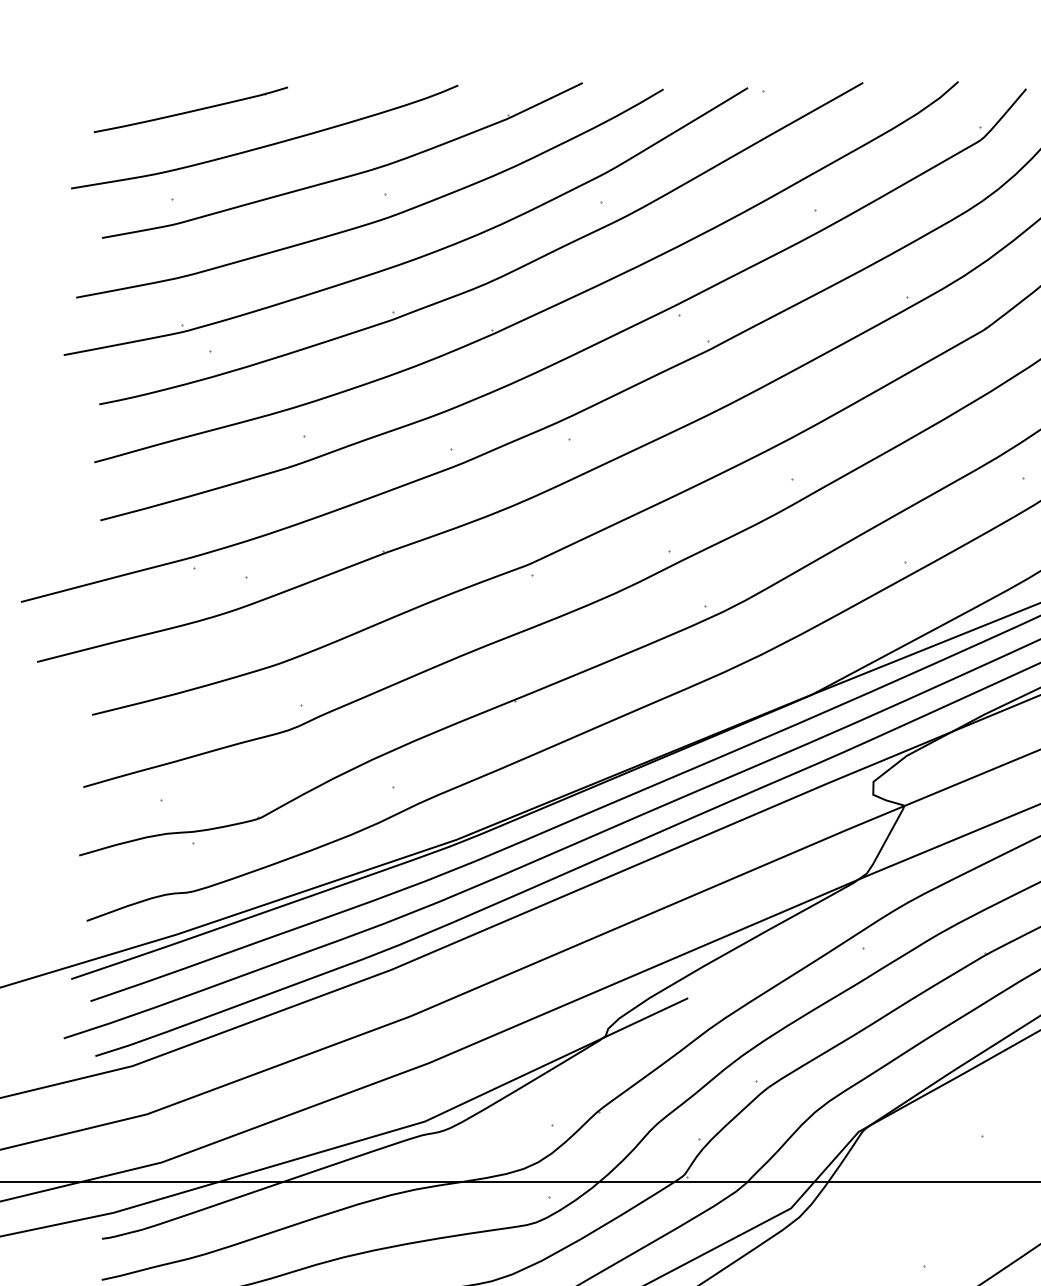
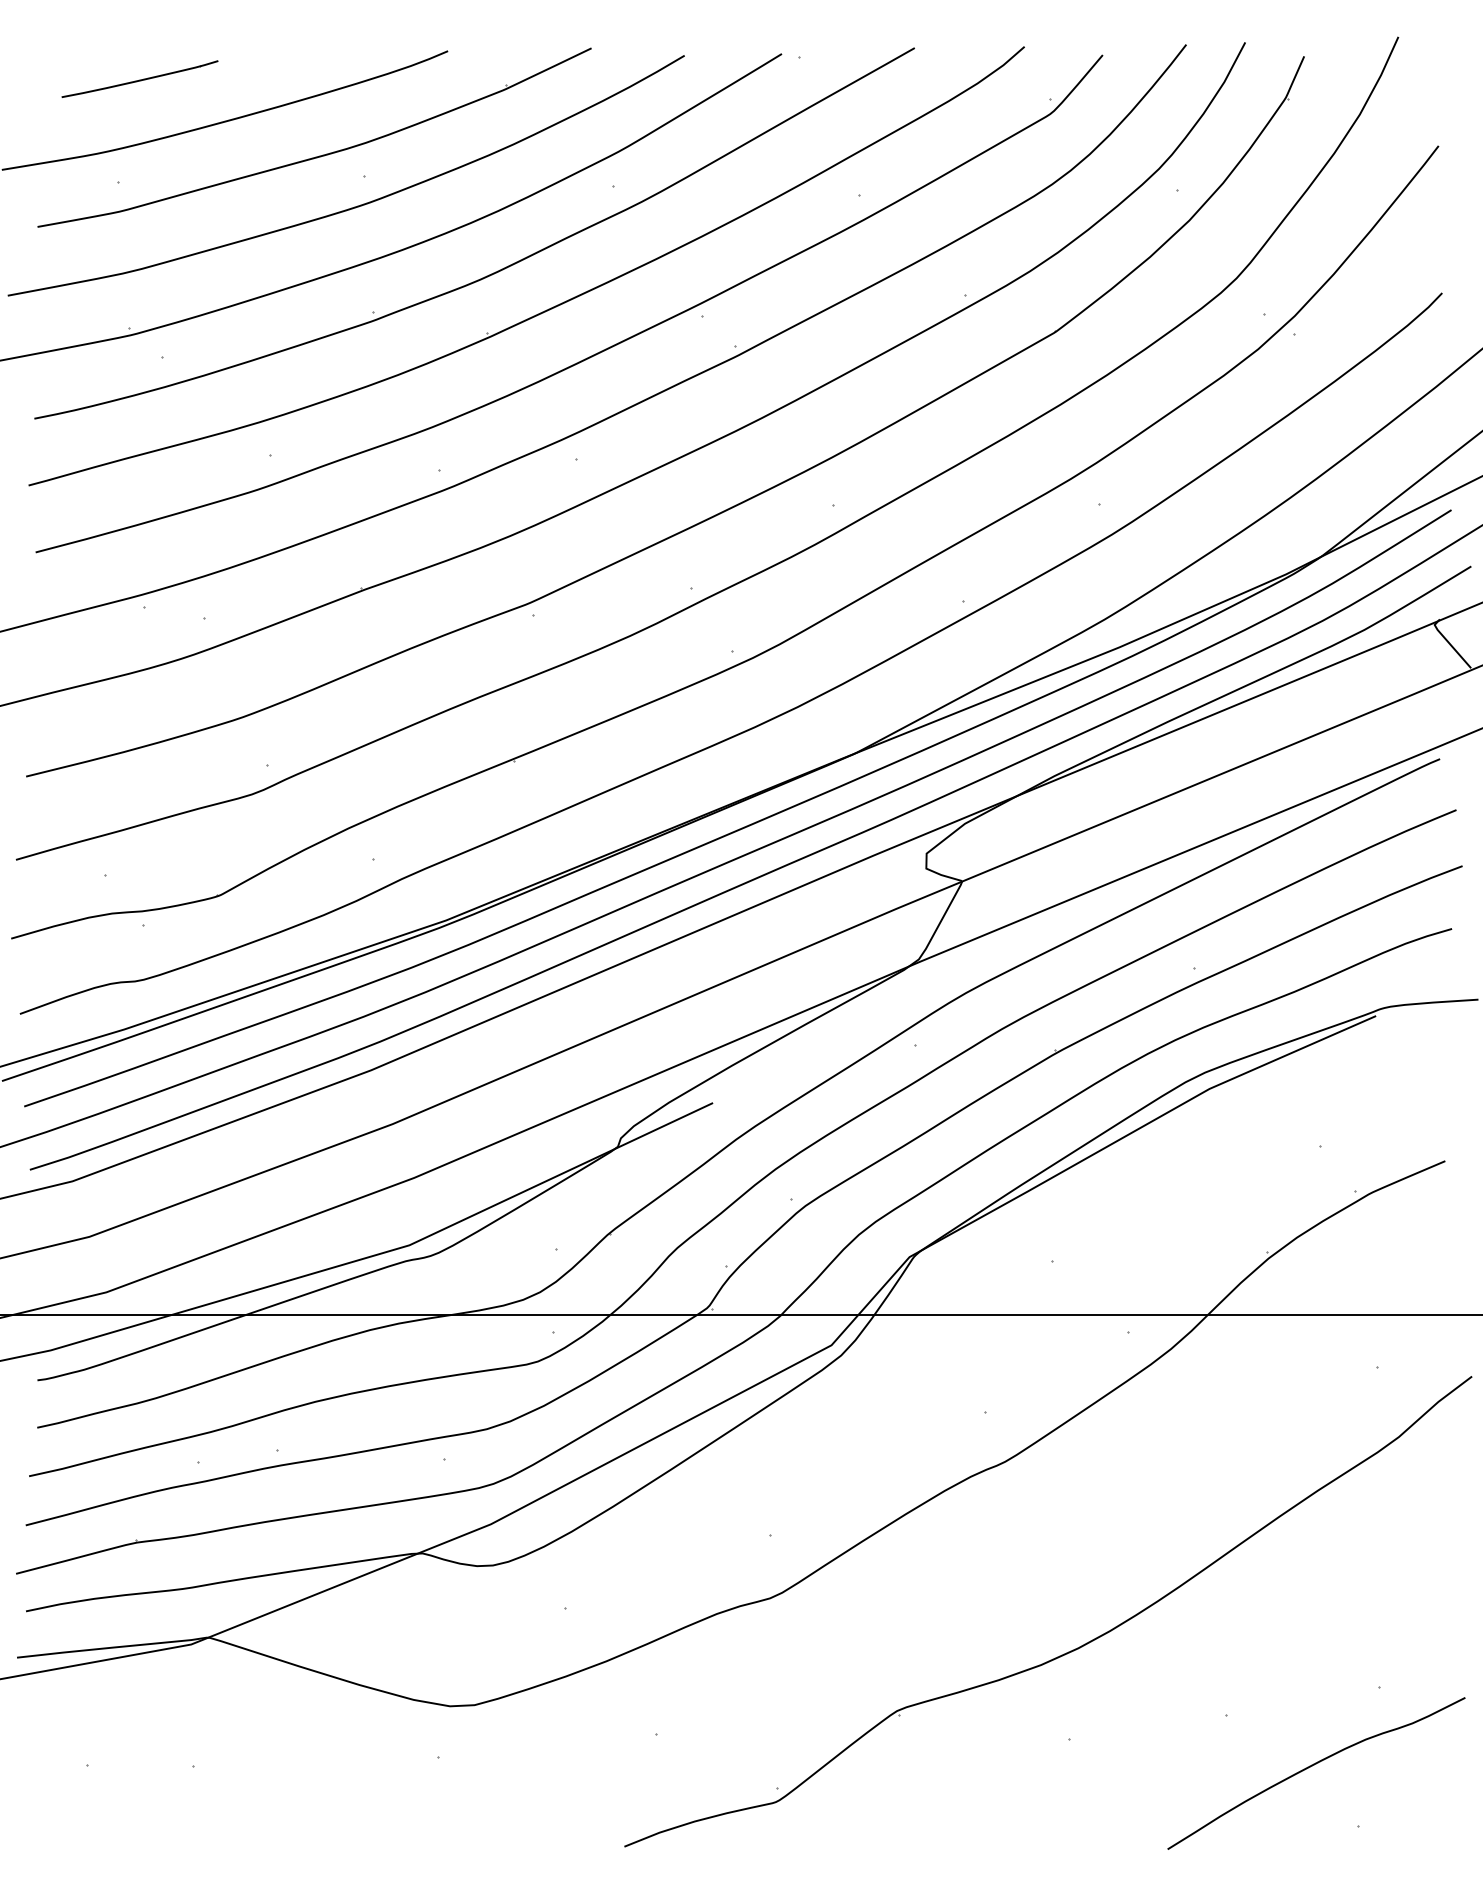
part: (190, 109) -> (139, 78), size x0.7

